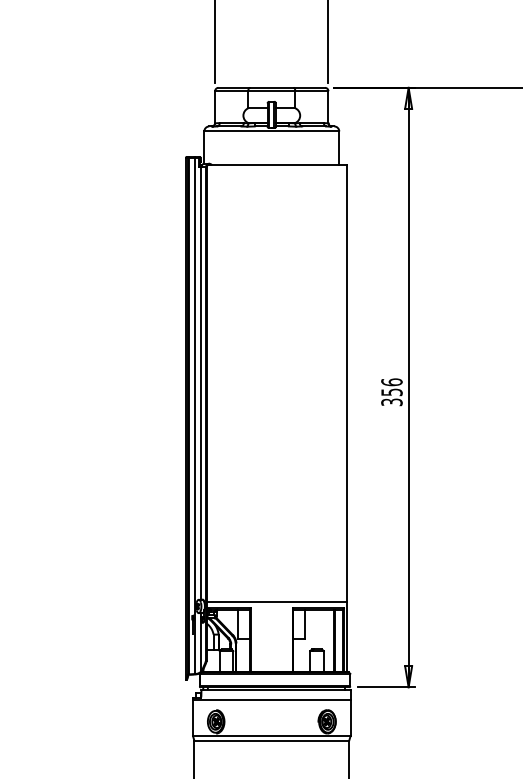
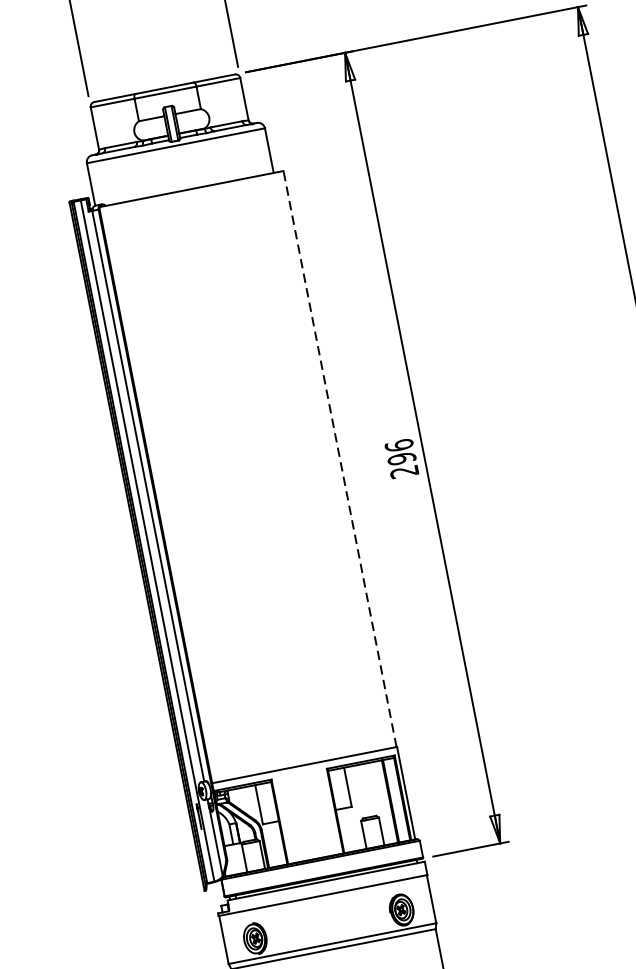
line: (346, 383) -> (339, 458), solid -> dashed
text: (391, 397) -> (402, 465), 356 -> 296

